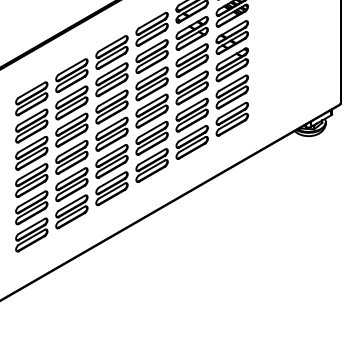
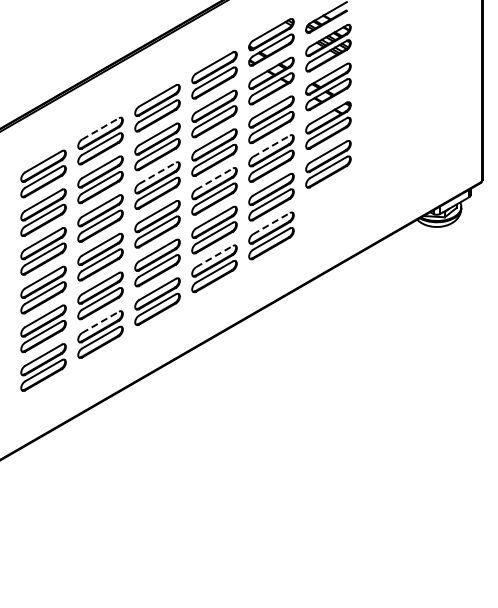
line: (72, 66) -> (101, 128), solid -> dashed
line: (192, 79) -> (271, 146), solid -> dashed
line: (112, 98) -> (158, 173), solid -> dashed
line: (152, 102) -> (214, 178), solid -> dashed
part: (232, 118) -> (328, 202), removed
line: (192, 133) -> (271, 223), solid -> dashed
line: (152, 156) -> (214, 256), solid -> dashed
line: (72, 203) -> (101, 322), solid -> dashed

